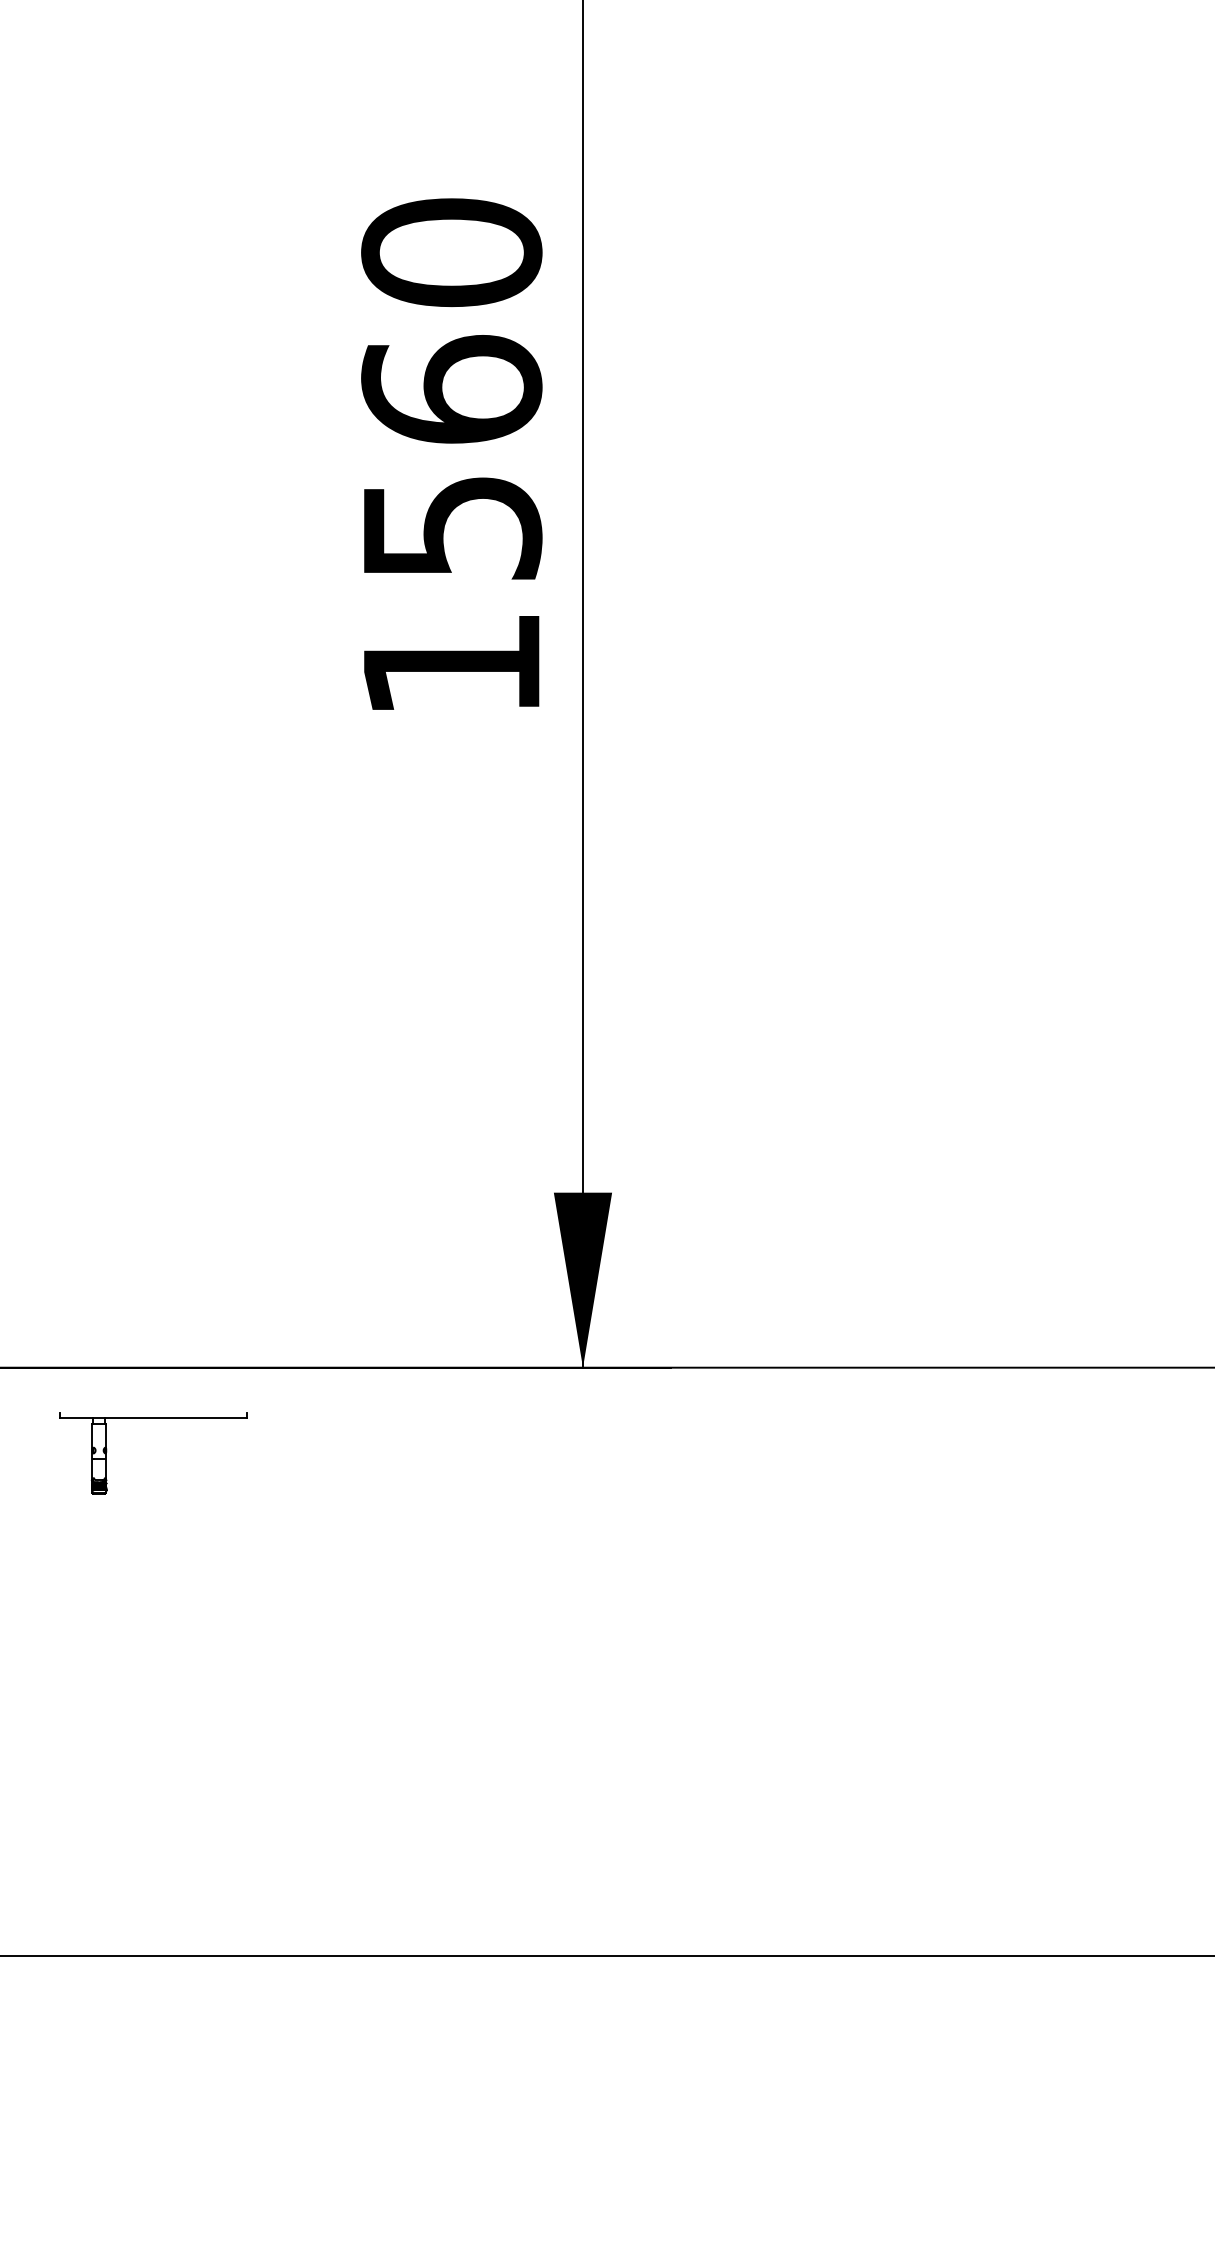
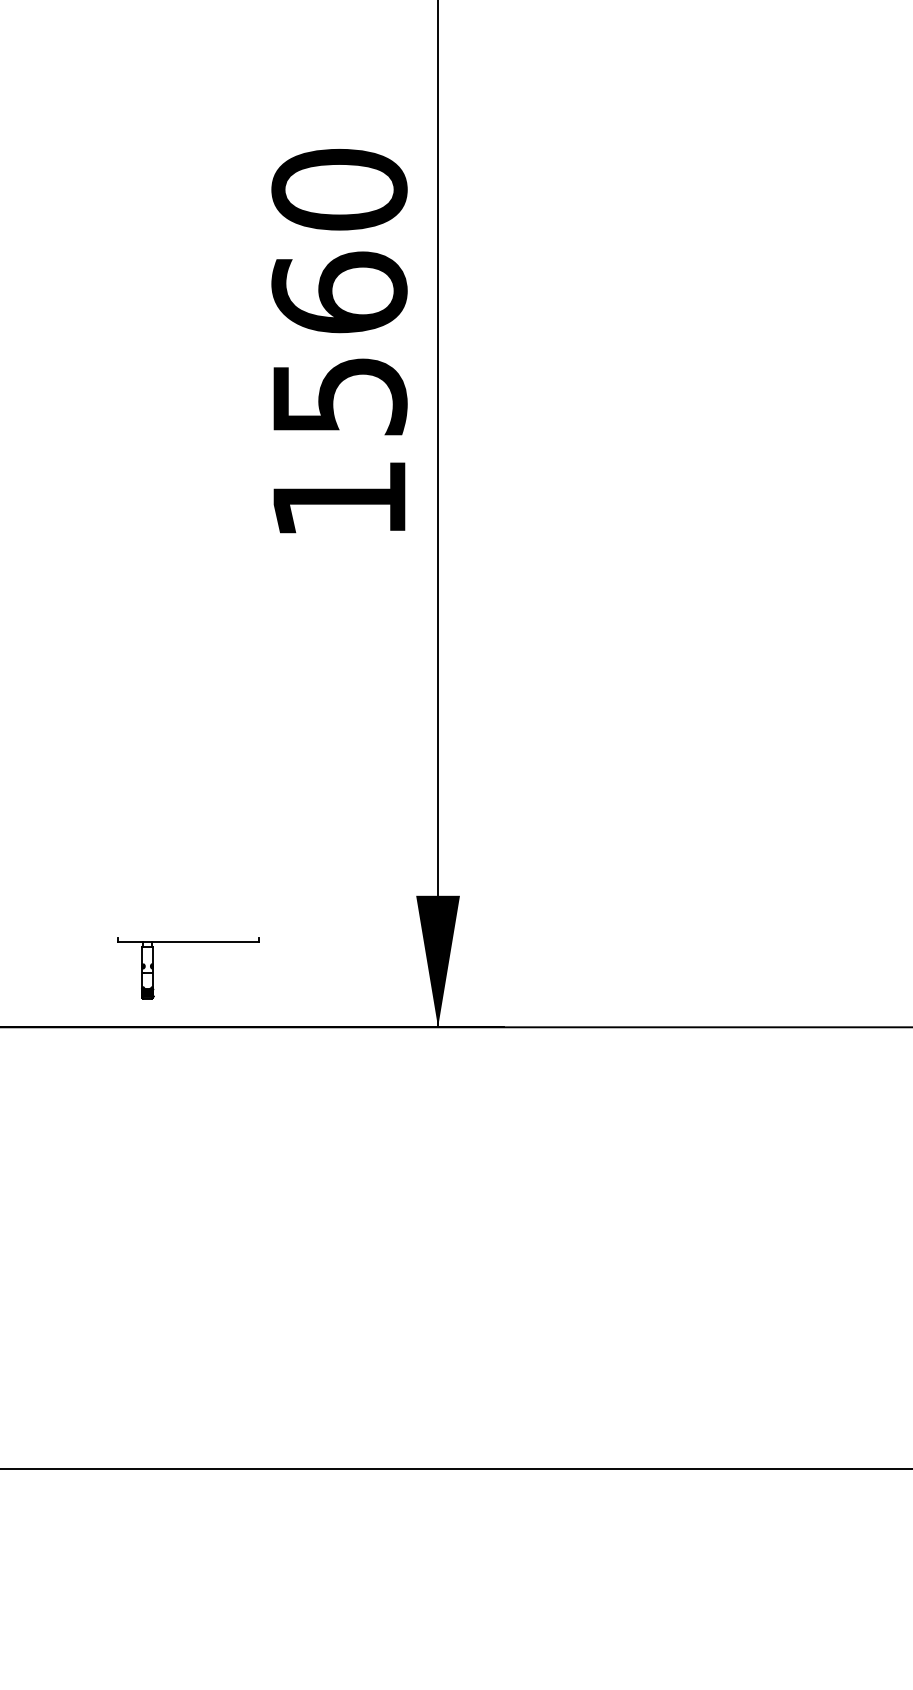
part: (153, 1418) -> (188, 942), moved

